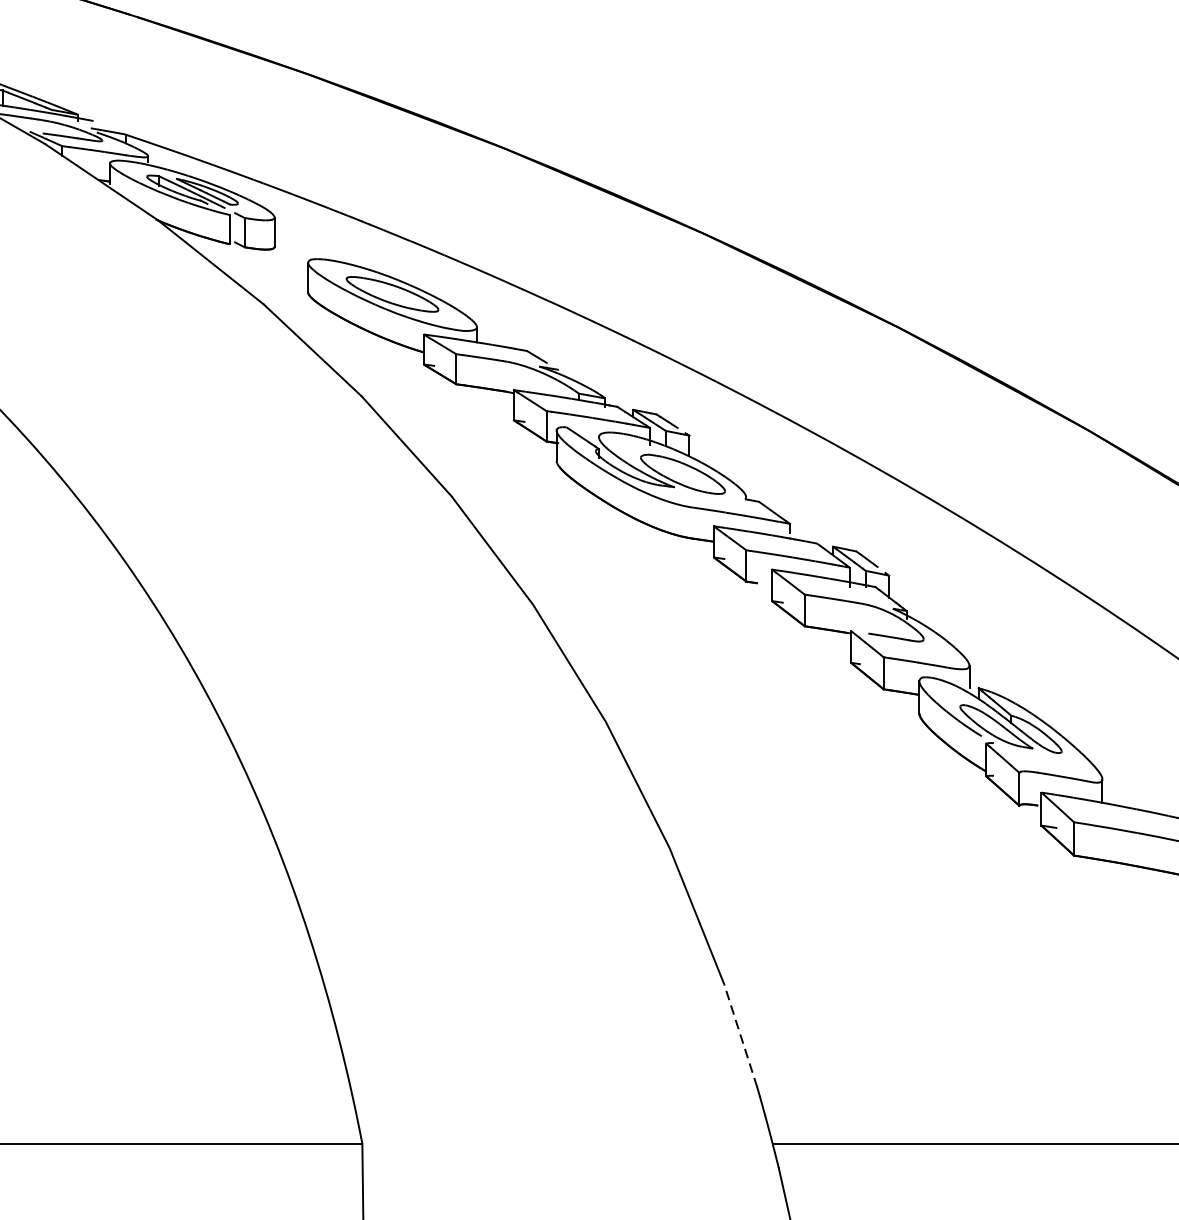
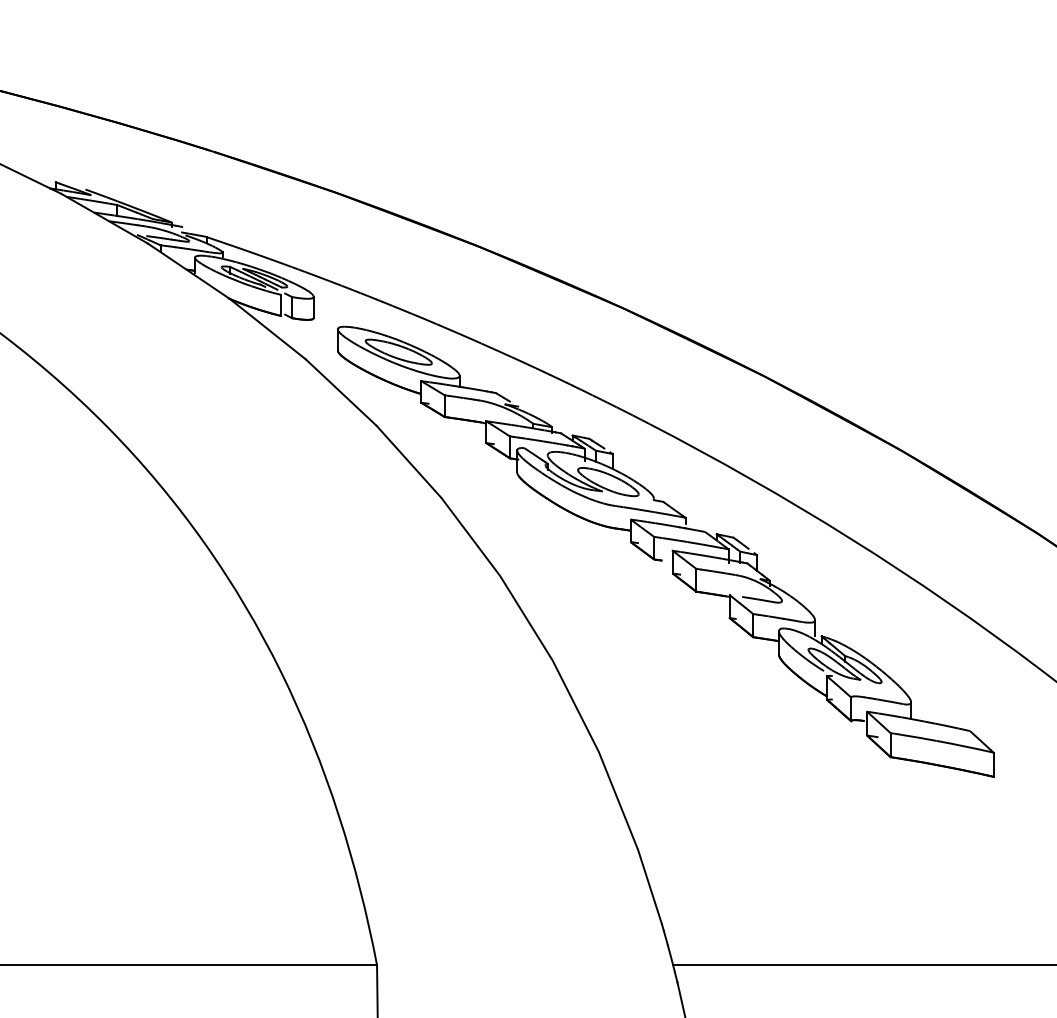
line: (739, 1034) -> (649, 886), dashed -> solid

